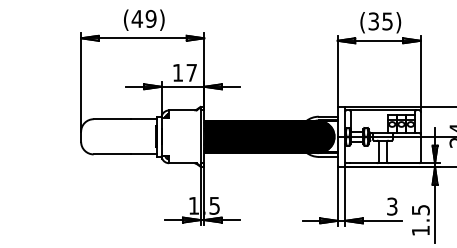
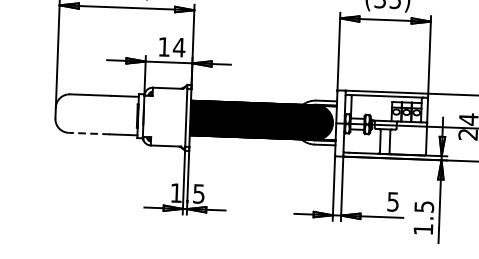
text: (191, 72) -> (178, 47), 17 -> 14
line: (112, 154) -> (89, 133), solid -> dashed
text: (392, 205) -> (393, 200), 3 -> 5

